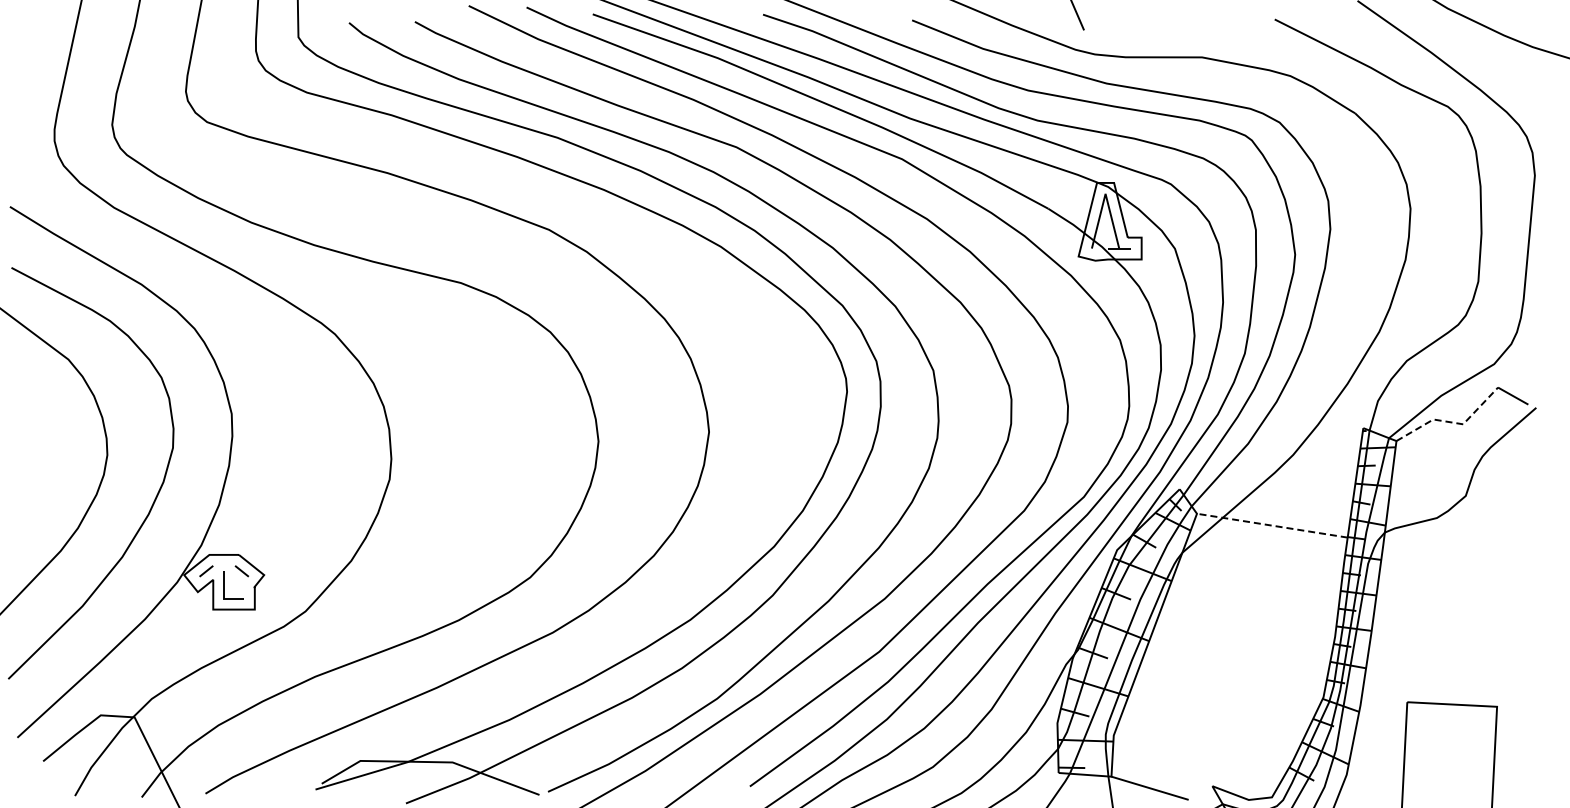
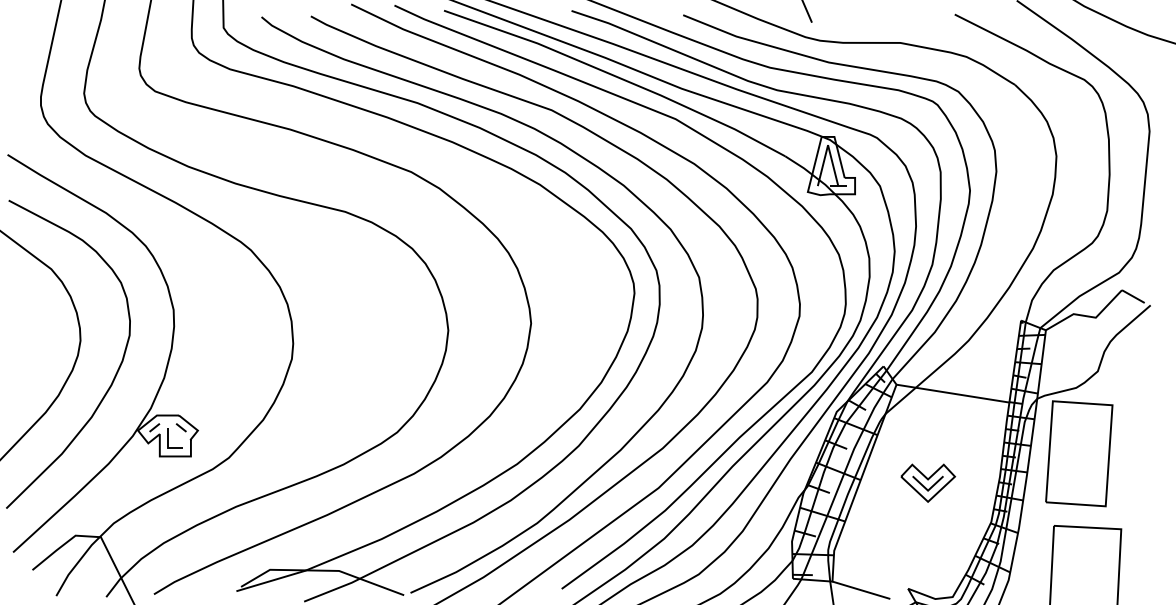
line: (1452, 422) -> (1087, 316), dashed -> solid
line: (1270, 525) -> (951, 393), dashed -> solid
part: (1440, 606) -> (1078, 454), added
part: (1239, 645) -> (928, 483), added

